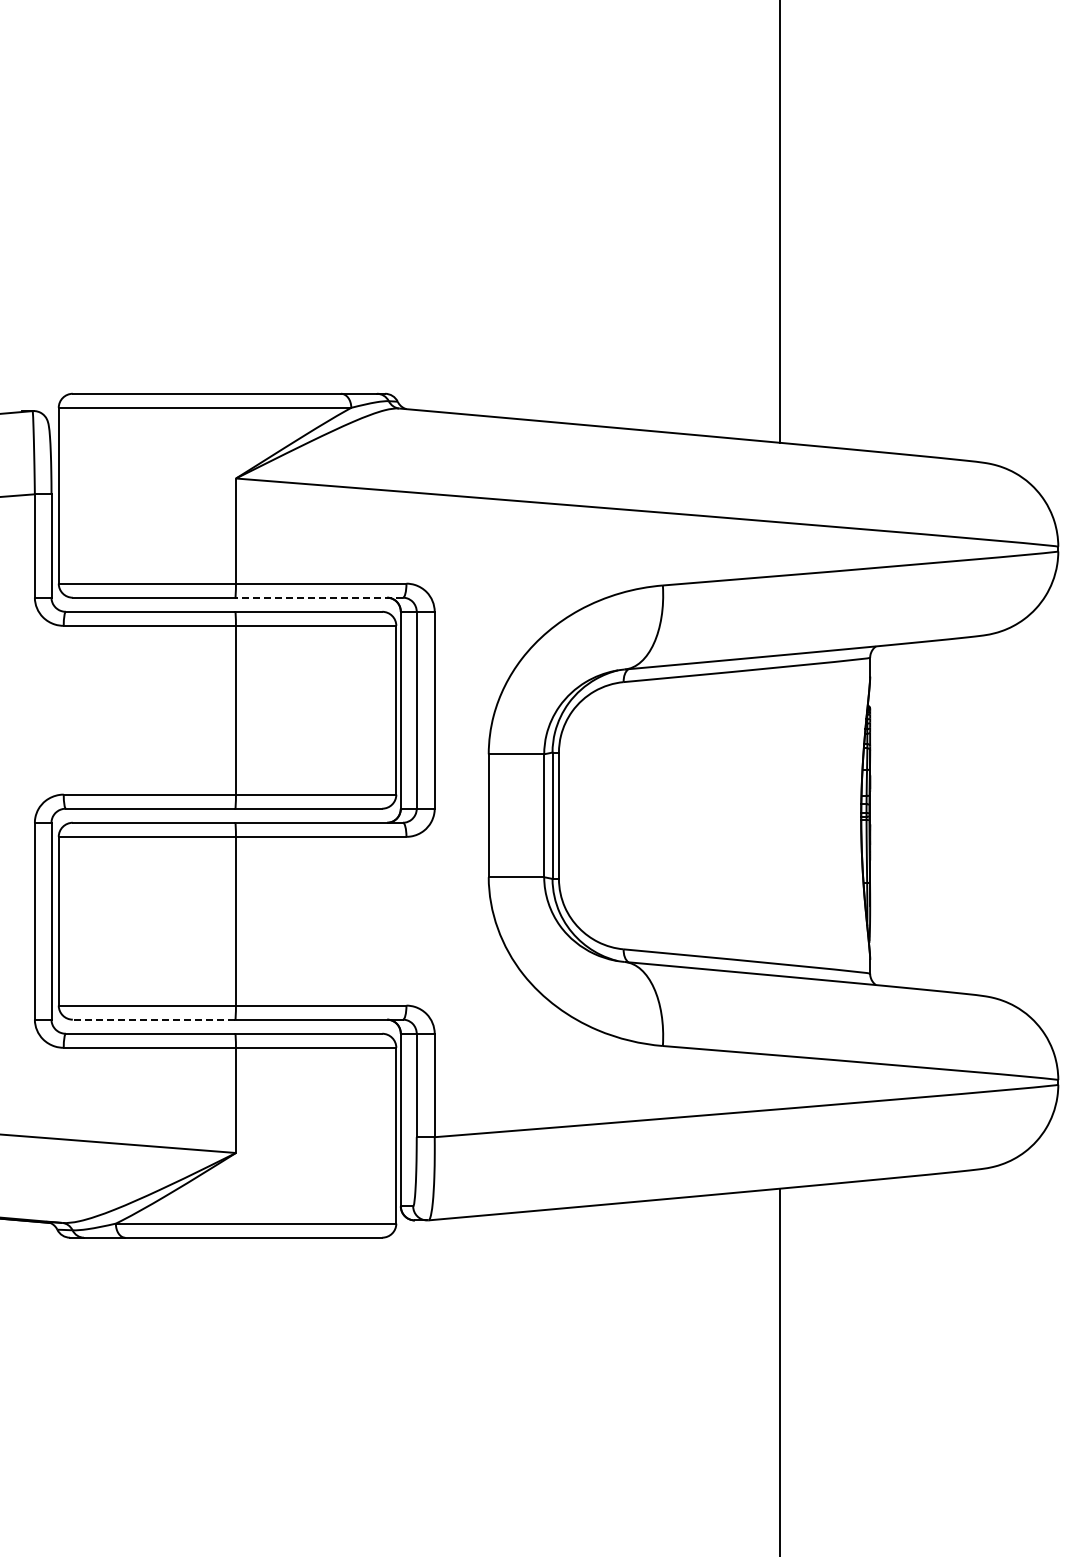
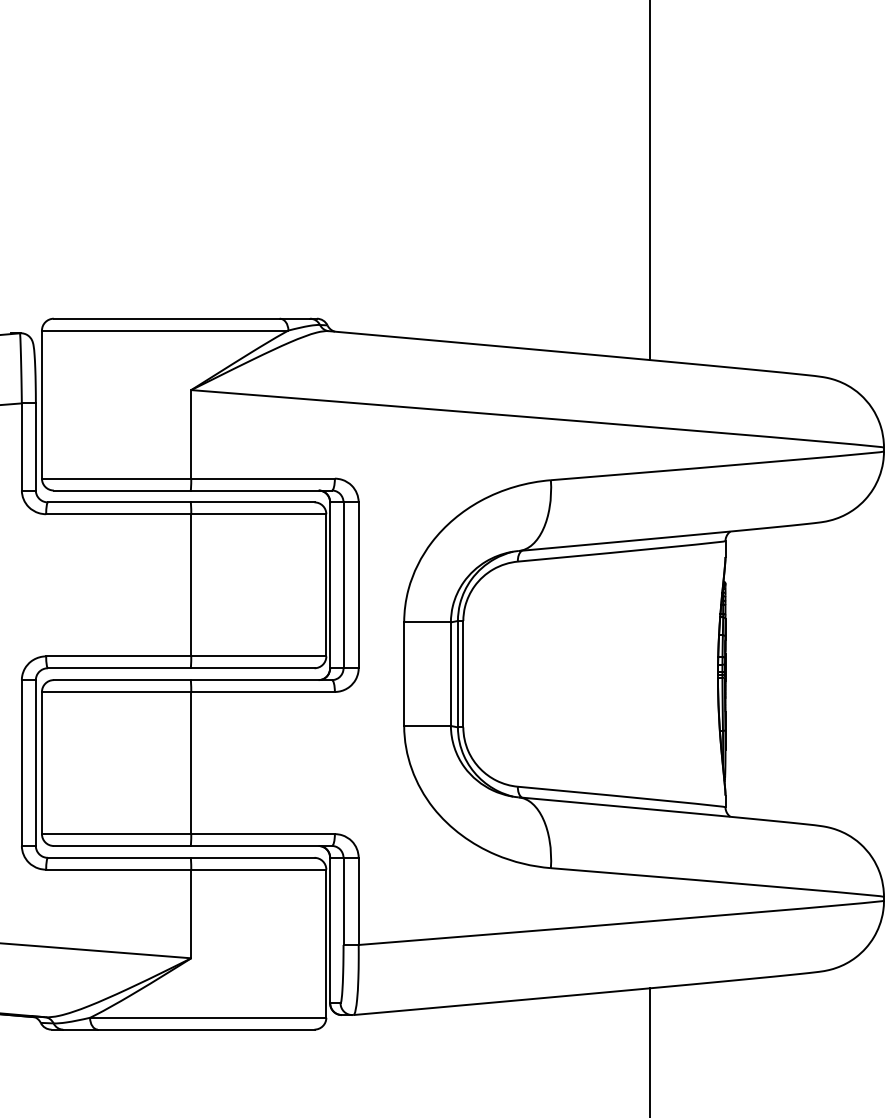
line: (319, 597) -> (261, 490), dashed -> solid
line: (153, 1019) -> (121, 845), dashed -> solid

